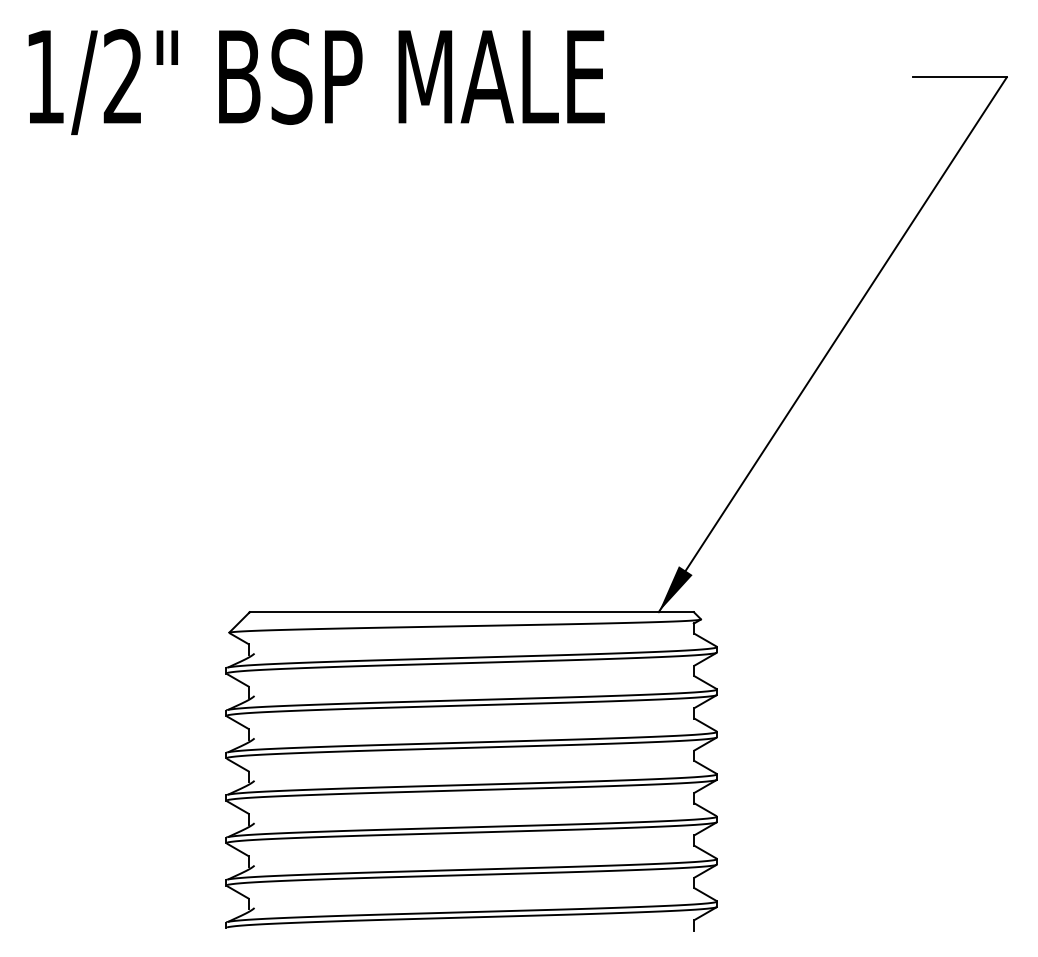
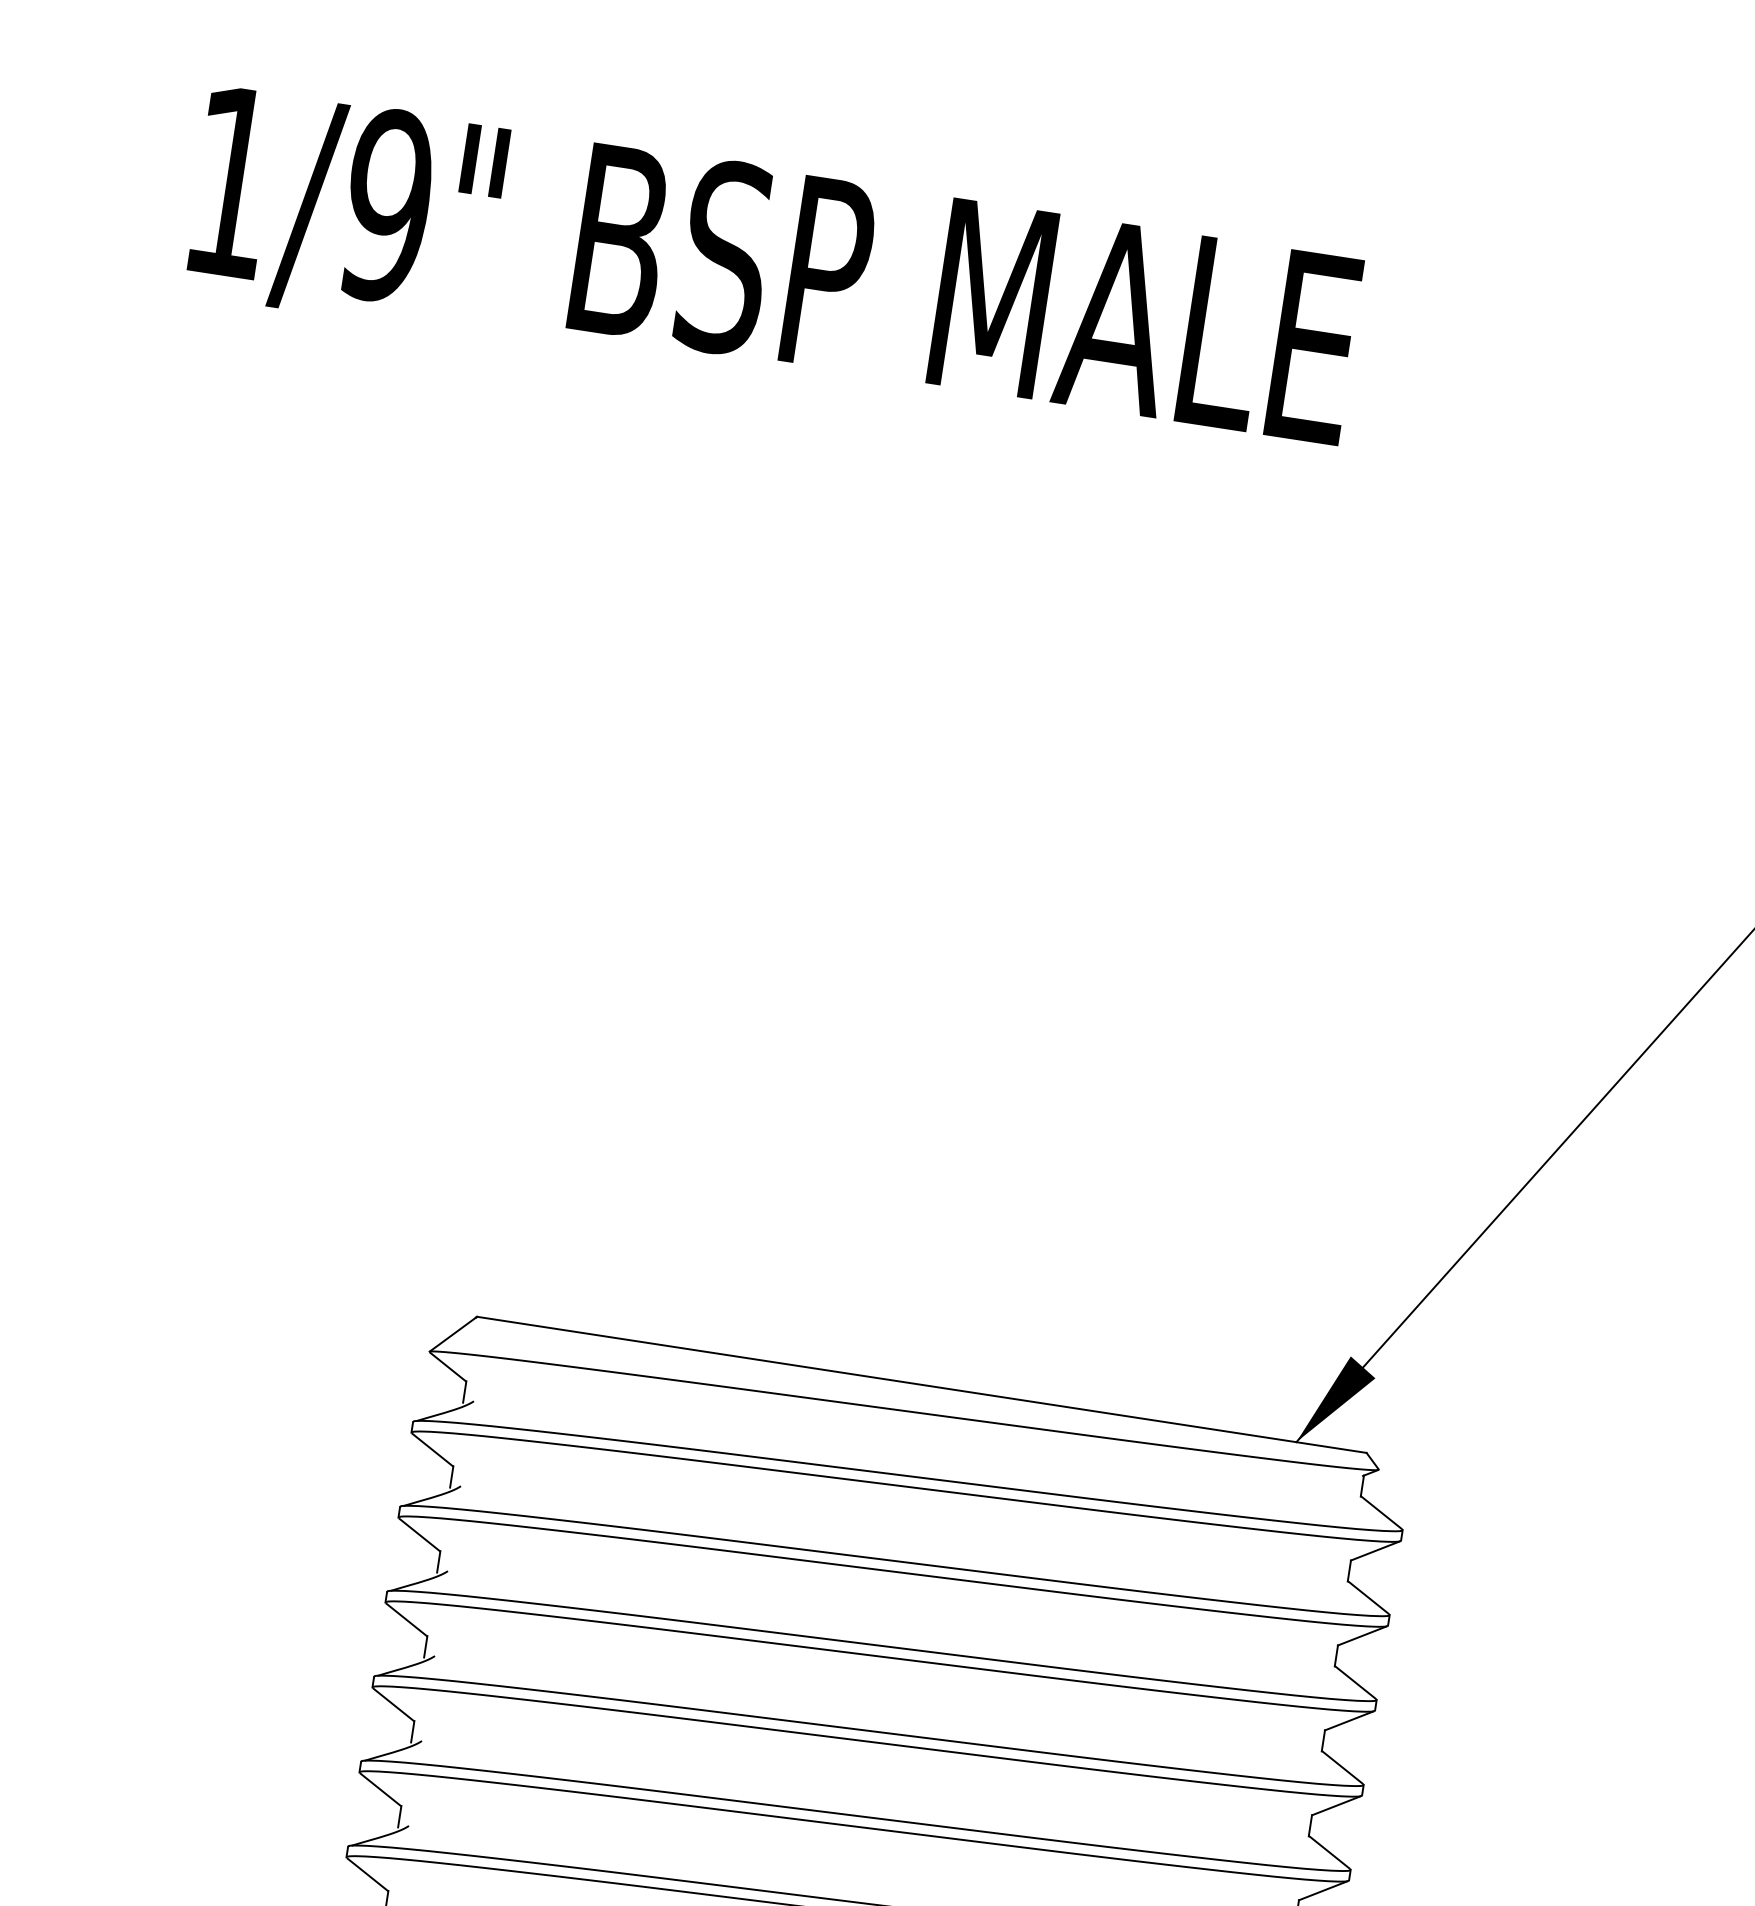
text: (123, 76) -> (388, 205), 1/2" -> 1/9"

